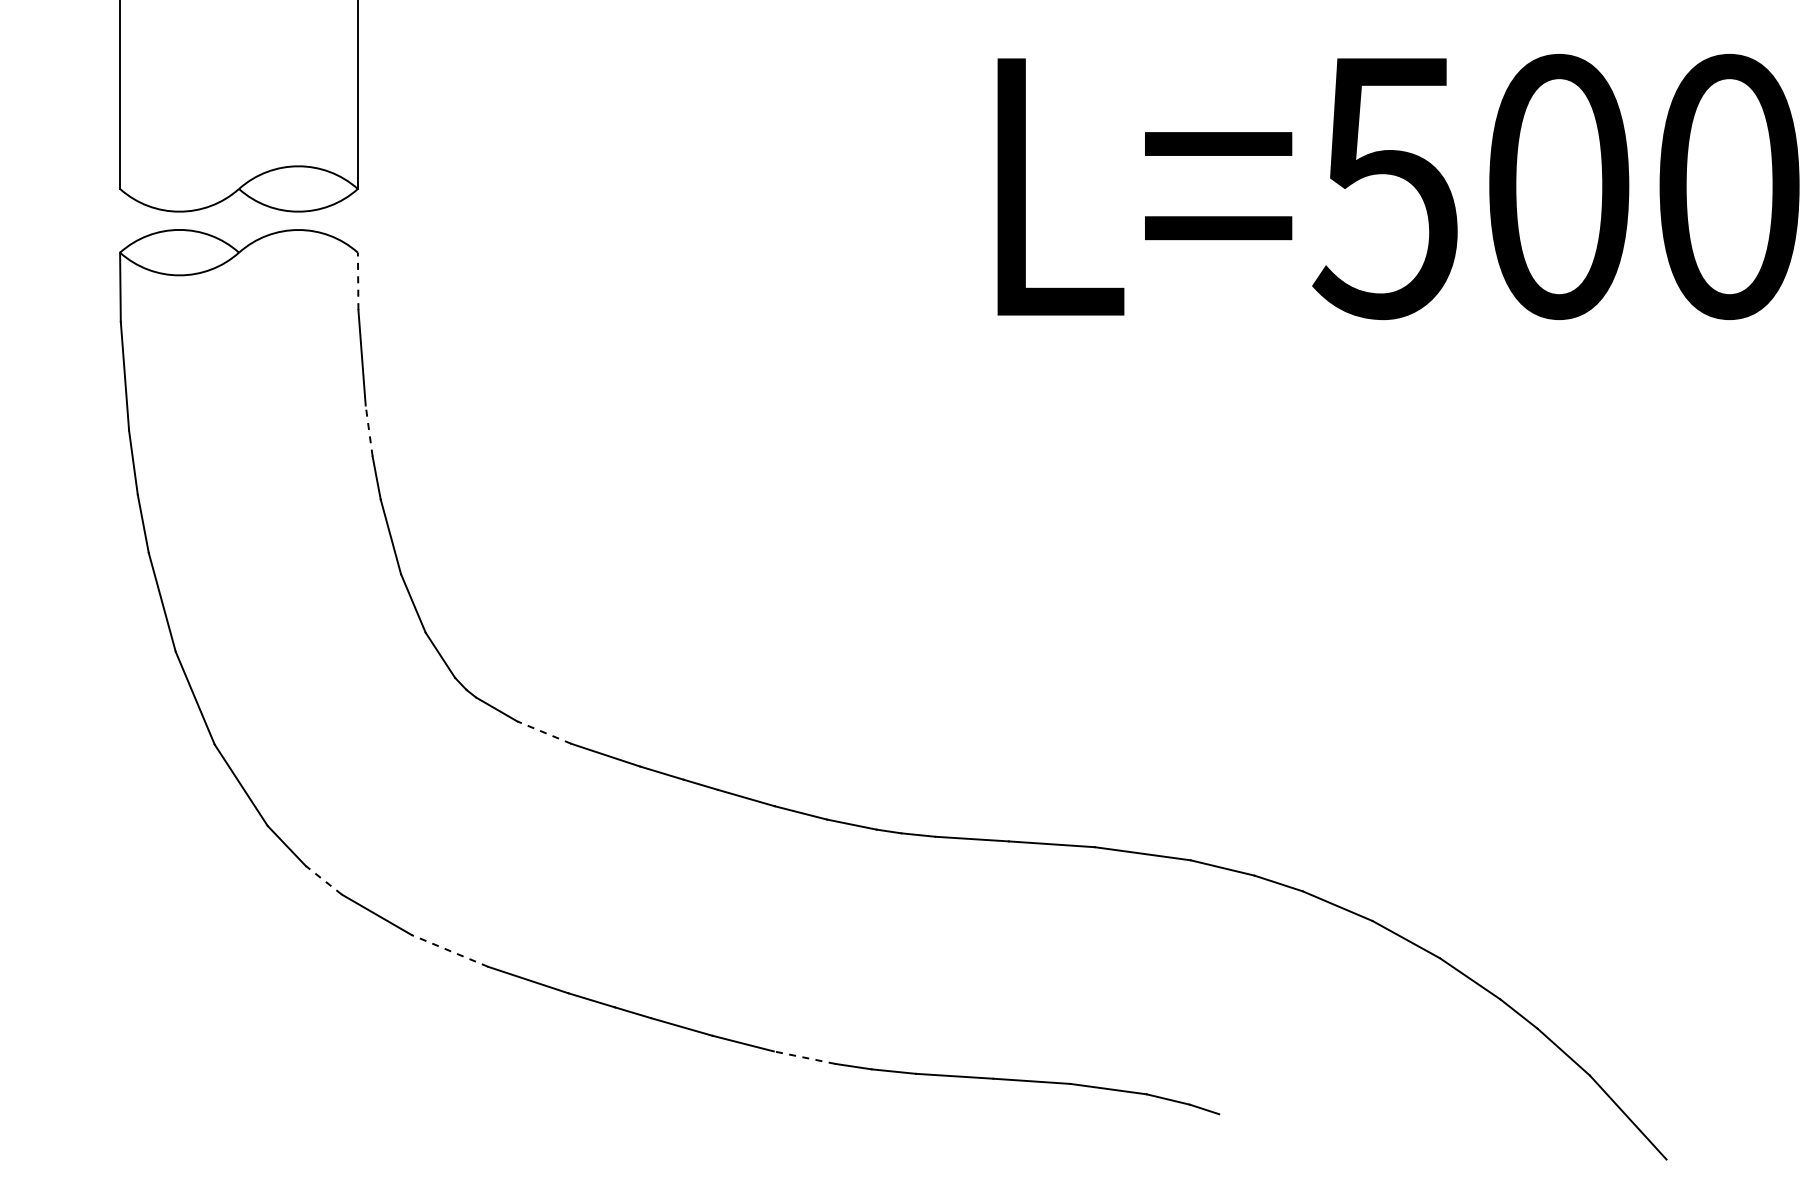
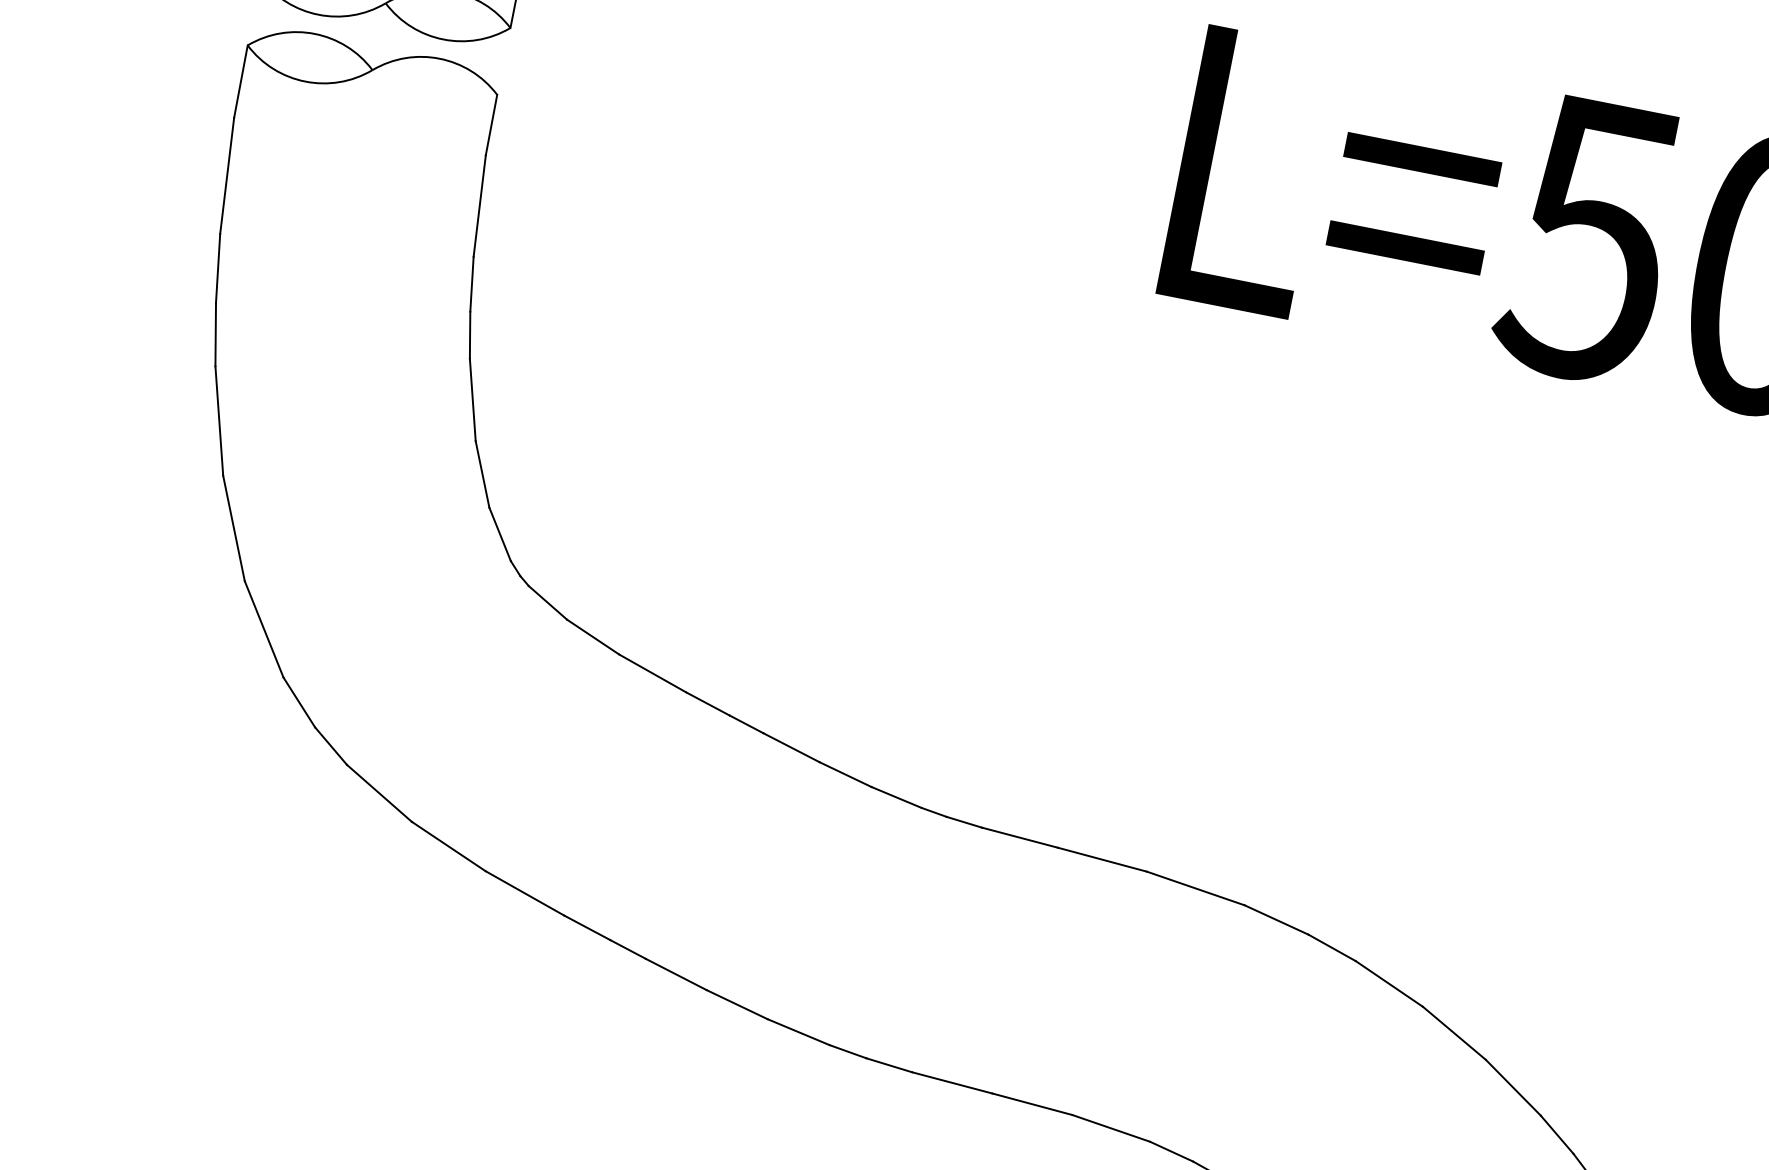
line: (358, 281) -> (491, 125), dashed -> solid
line: (369, 431) -> (472, 284), dashed -> solid
line: (543, 732) -> (592, 636), dashed -> solid
line: (323, 879) -> (330, 745), dashed -> solid
line: (450, 950) -> (449, 846), dashed -> solid
line: (804, 1057) -> (798, 1031), dashed -> solid

